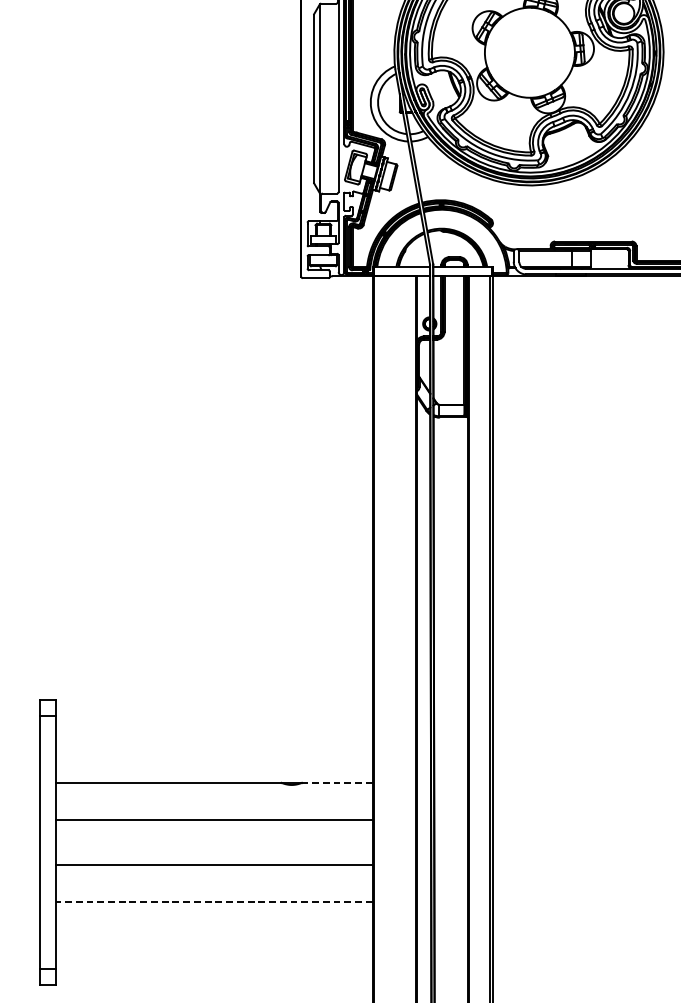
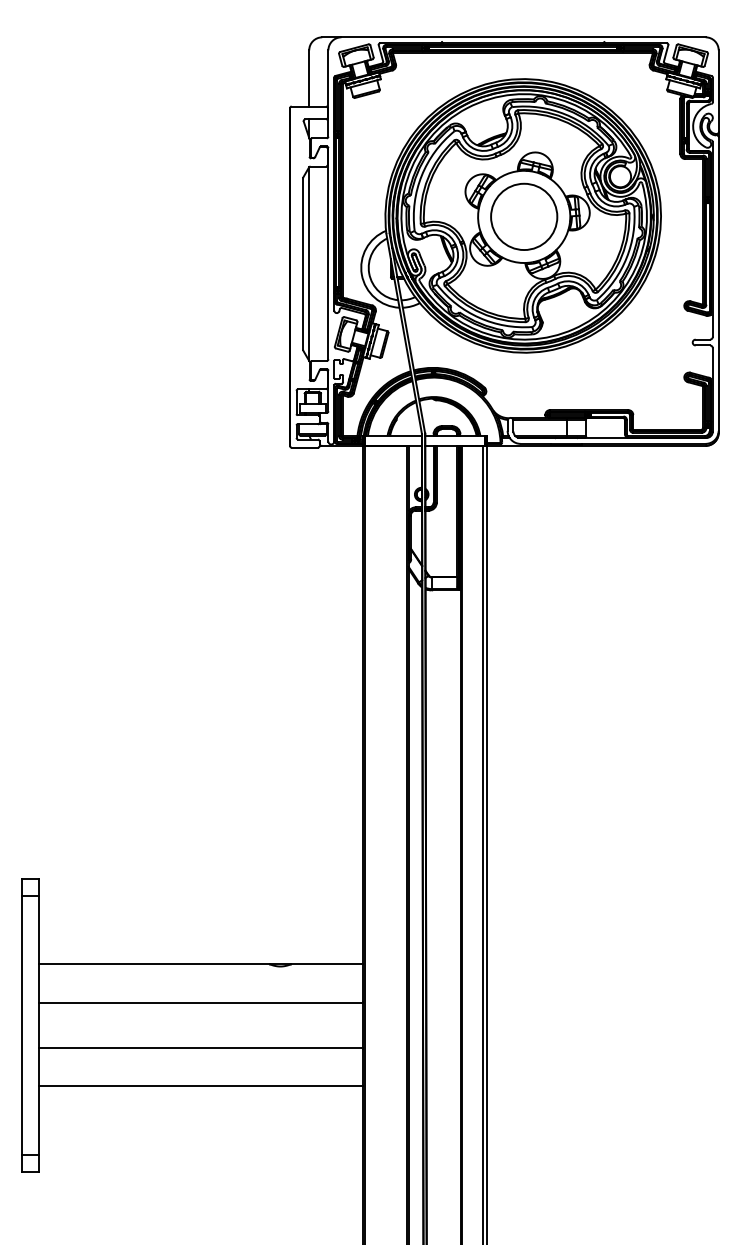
circle: (530, 52) -> (524, 216), added
line: (336, 783) -> (326, 964), dashed -> solid
line: (213, 902) -> (200, 1086), dashed -> solid

